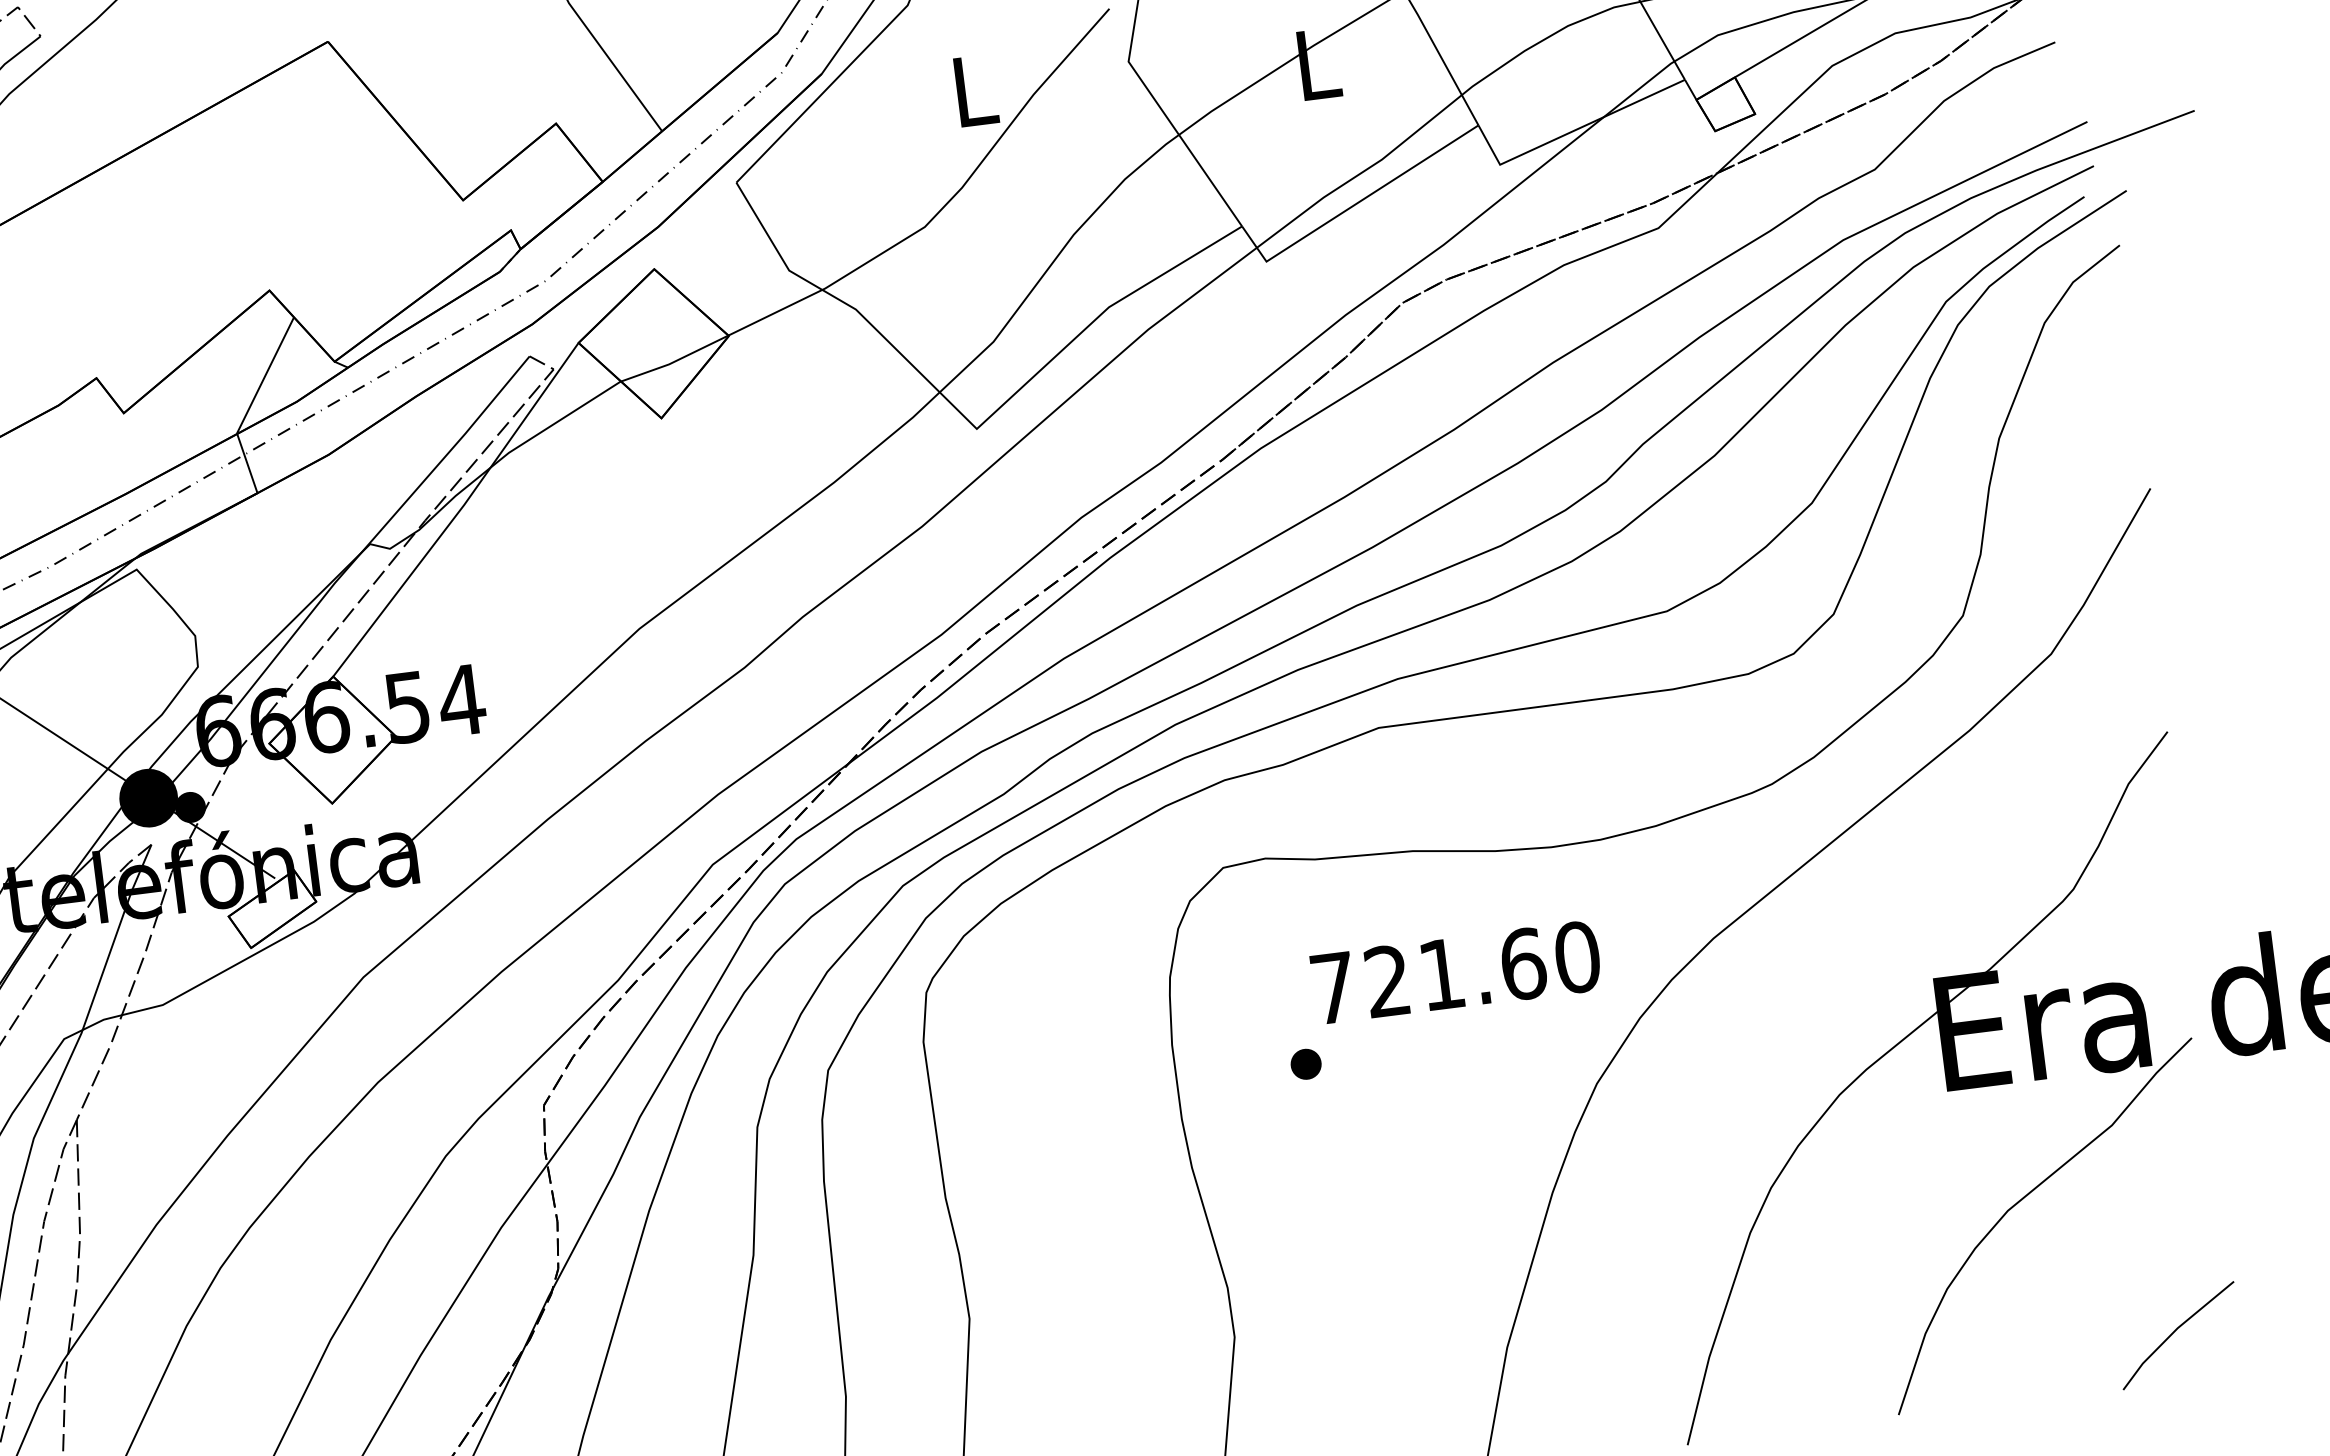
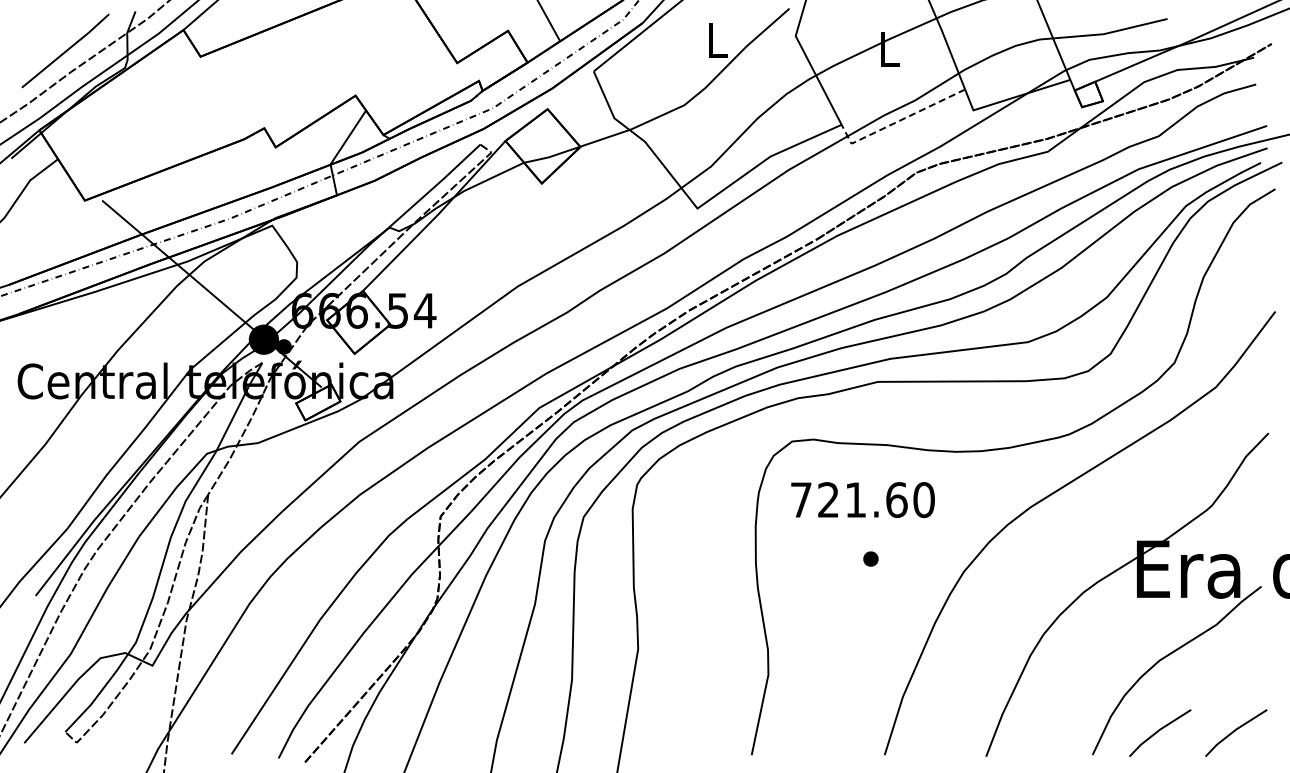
line: (1352, 205) -> (897, 121), solid -> dashed
text: (1454, 971) -> (862, 499), moved
part: (1305, 1063) -> (870, 558), moved
line: (2025, 1351) -> (1159, 731), added

